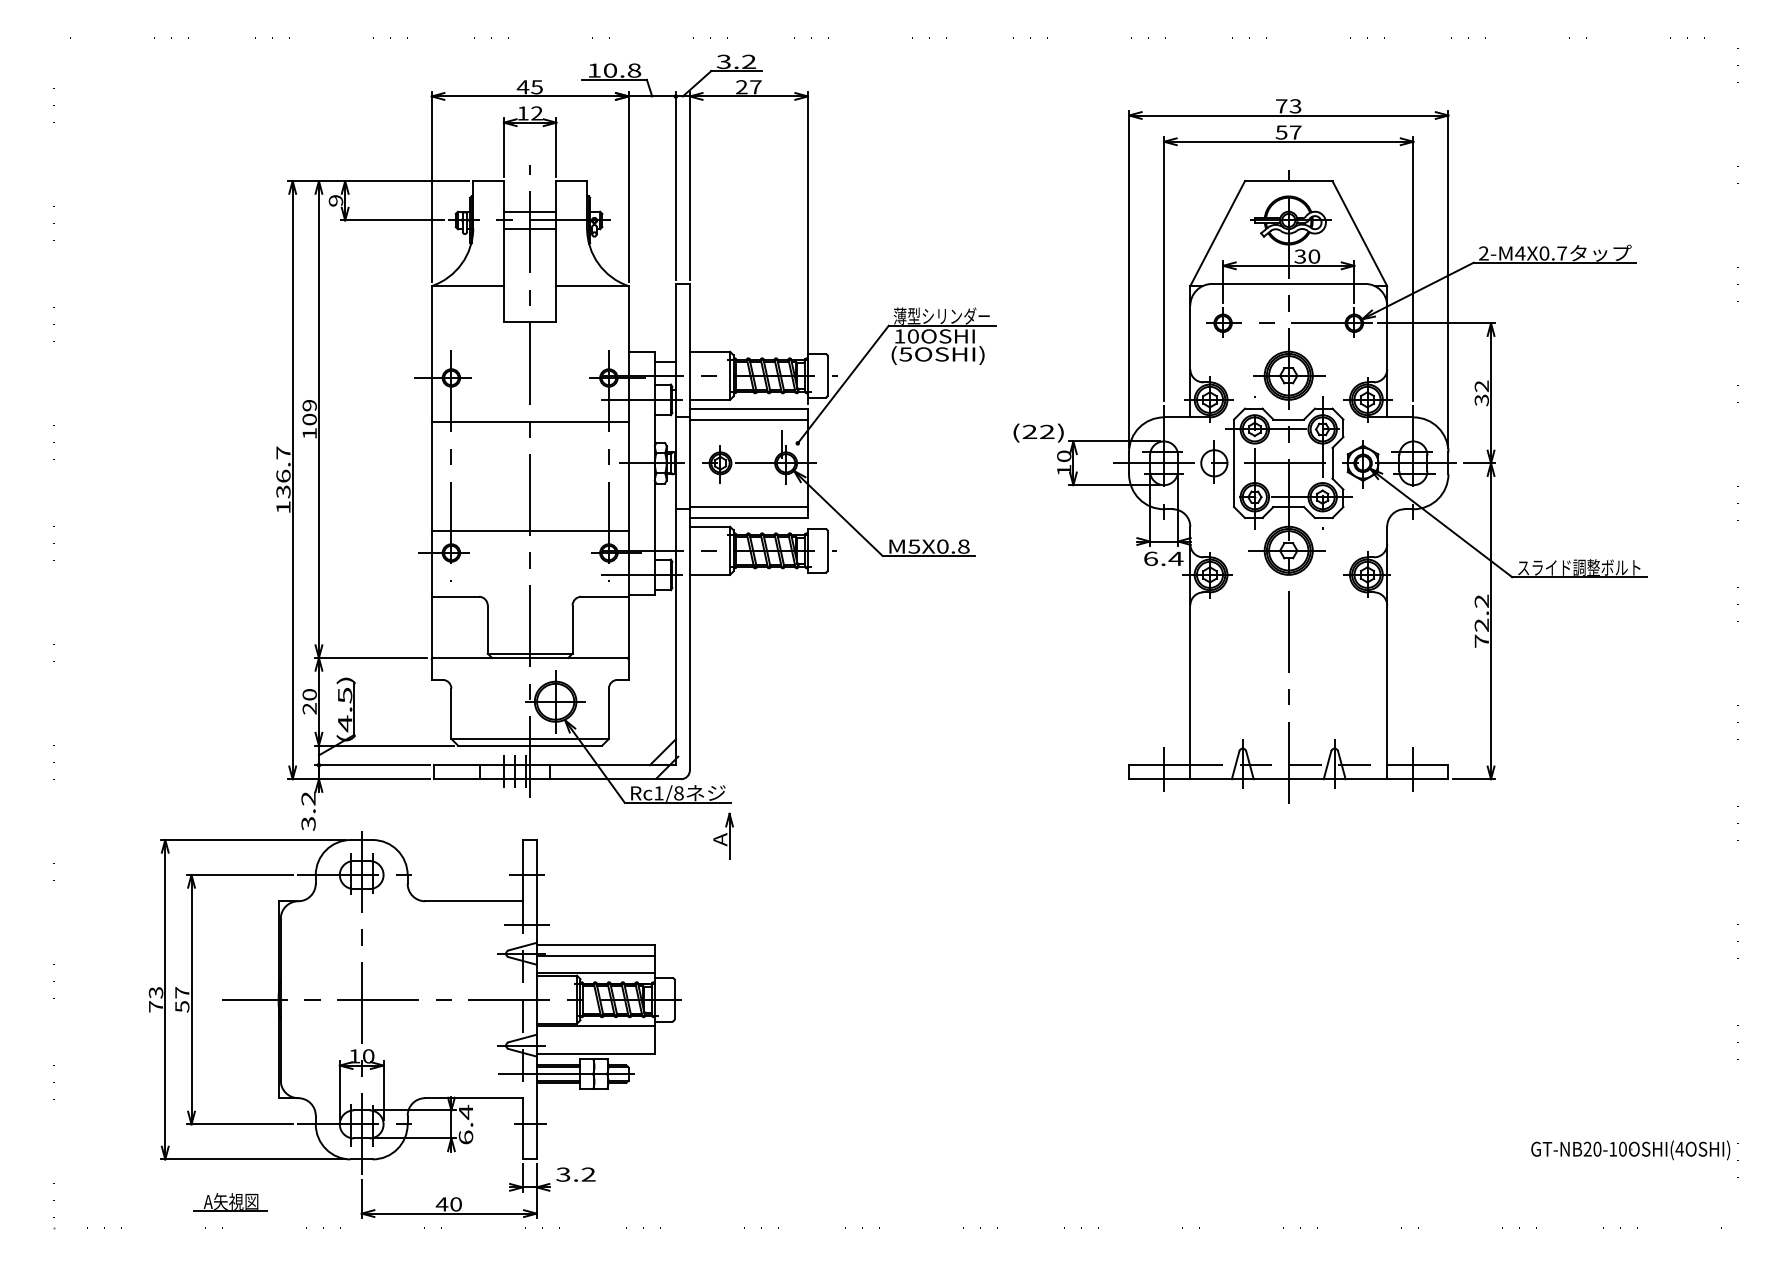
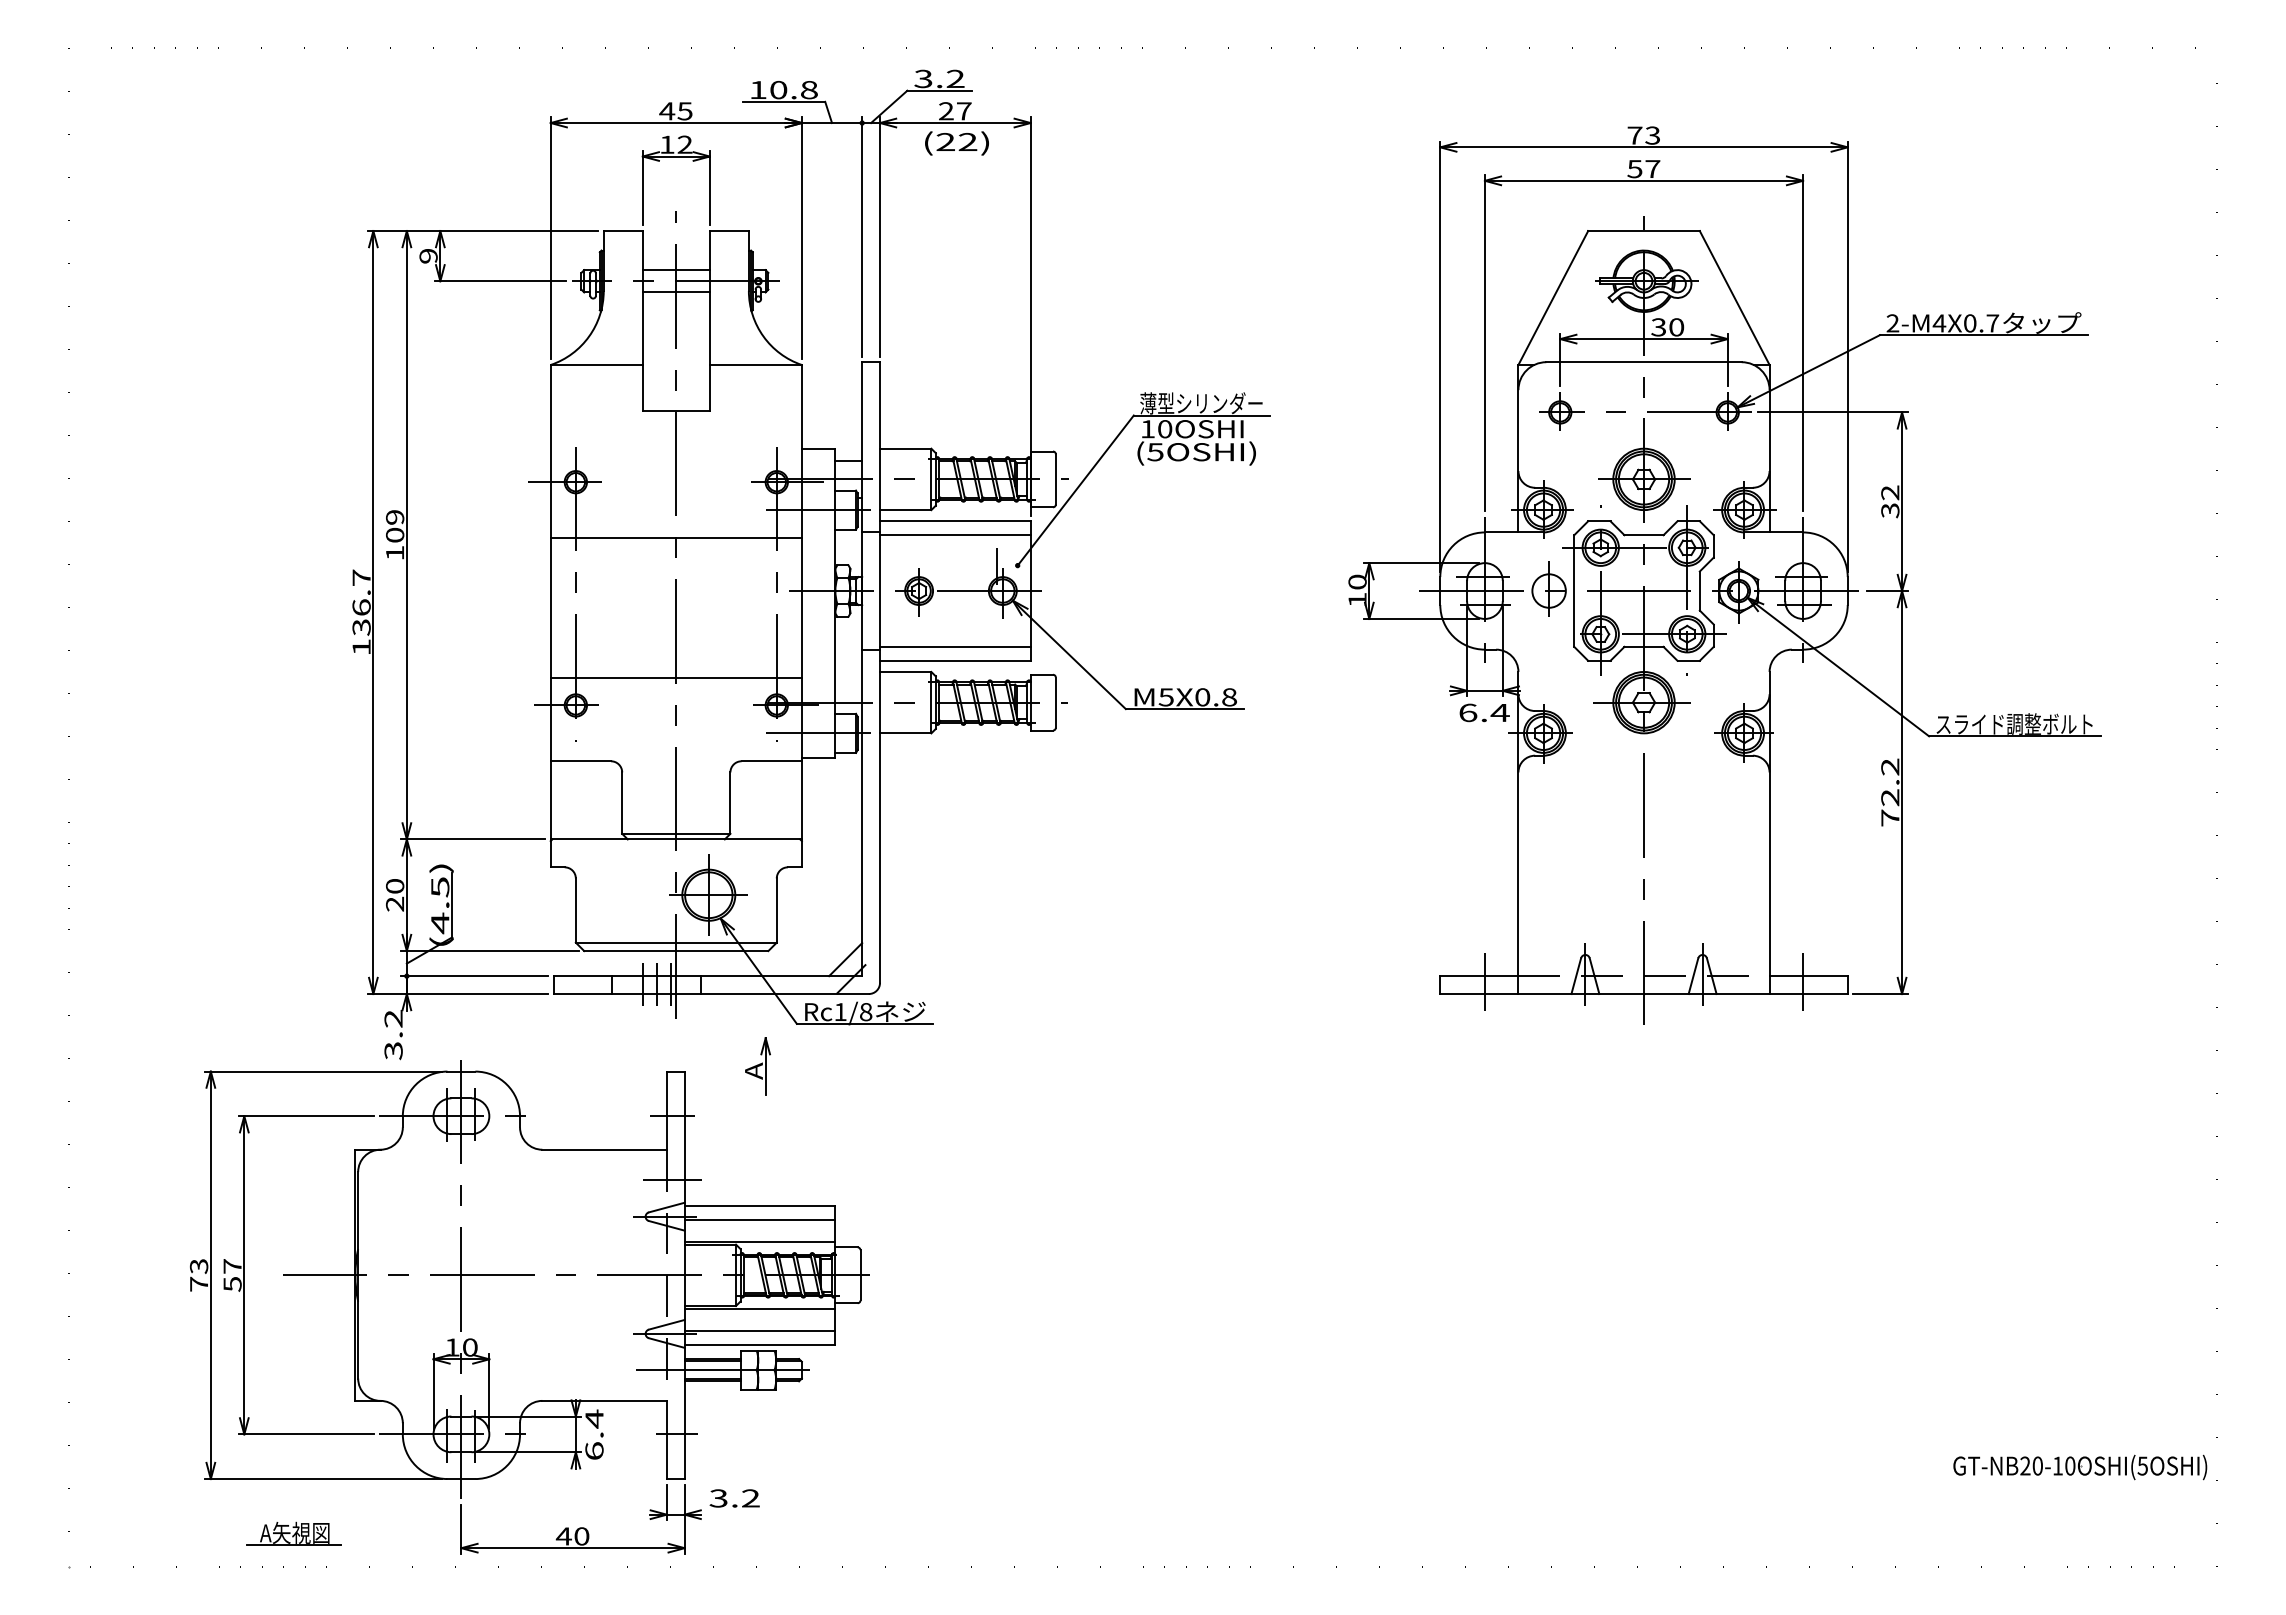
text: (1038, 433) -> (956, 143), moved
part: (723, 836) -> (757, 1066), moved
line: (595, 1043) -> (759, 1331), added
text: (1679, 1148) -> (2142, 1465), GT-NB20-10OSHI(4OSHI) -> GT-NB20-10OSHI(5OSHI)

